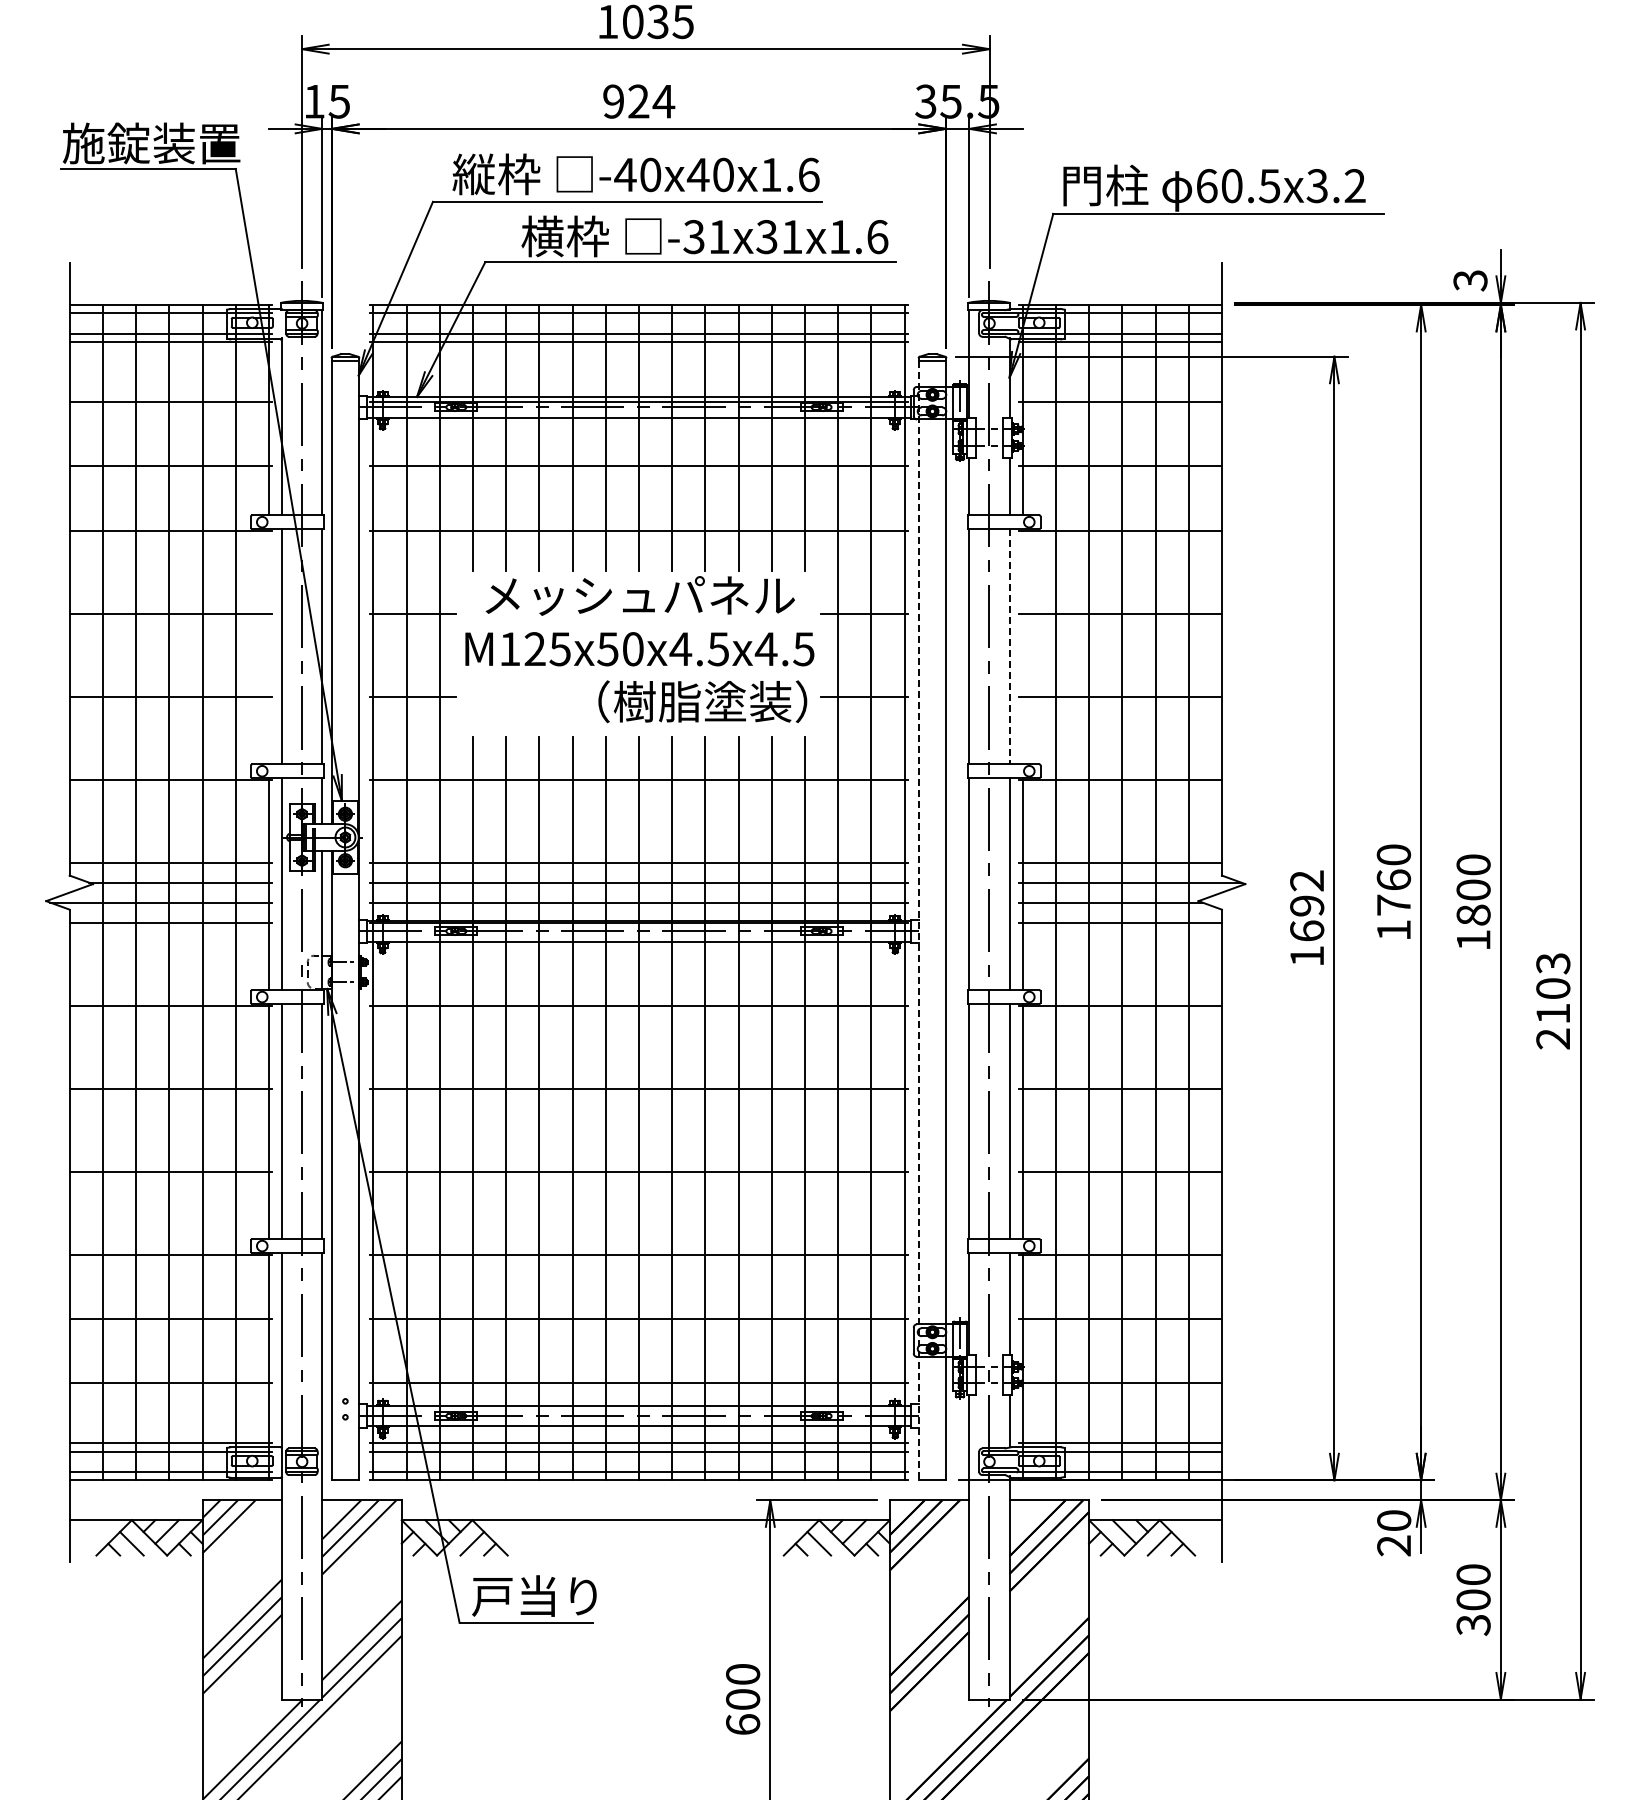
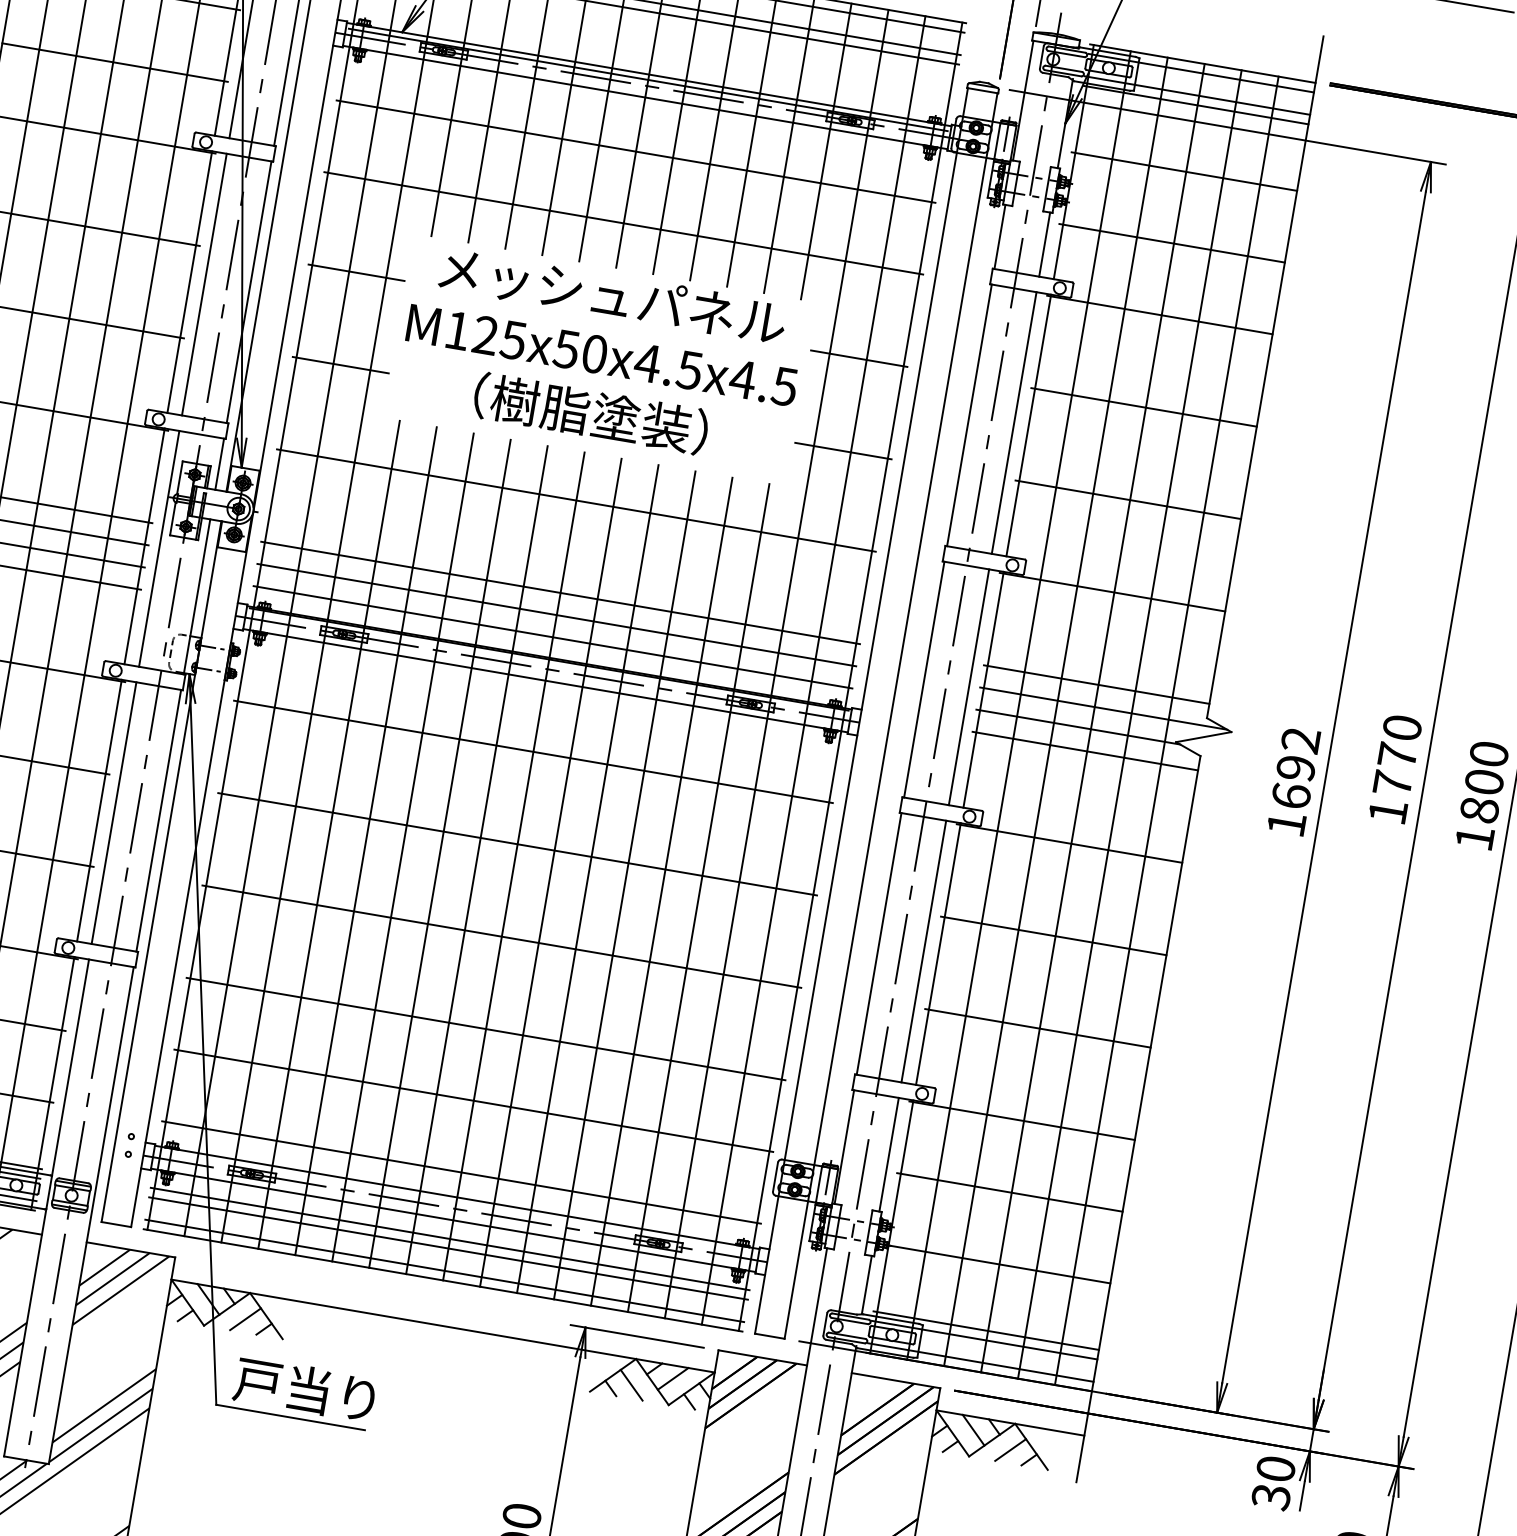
line: (268, 646) -> (189, 281), added
line: (1009, 646) -> (1014, 422), dashed -> solid
line: (1022, 646) -> (1028, 425), added
text: (702, 701) -> (590, 413), moved
text: (1393, 879) -> (1397, 755), 1760 -> 1770
line: (919, 920) -> (861, 710), dashed -> solid
text: (1394, 1545) -> (1271, 1496), 20 -> 30

